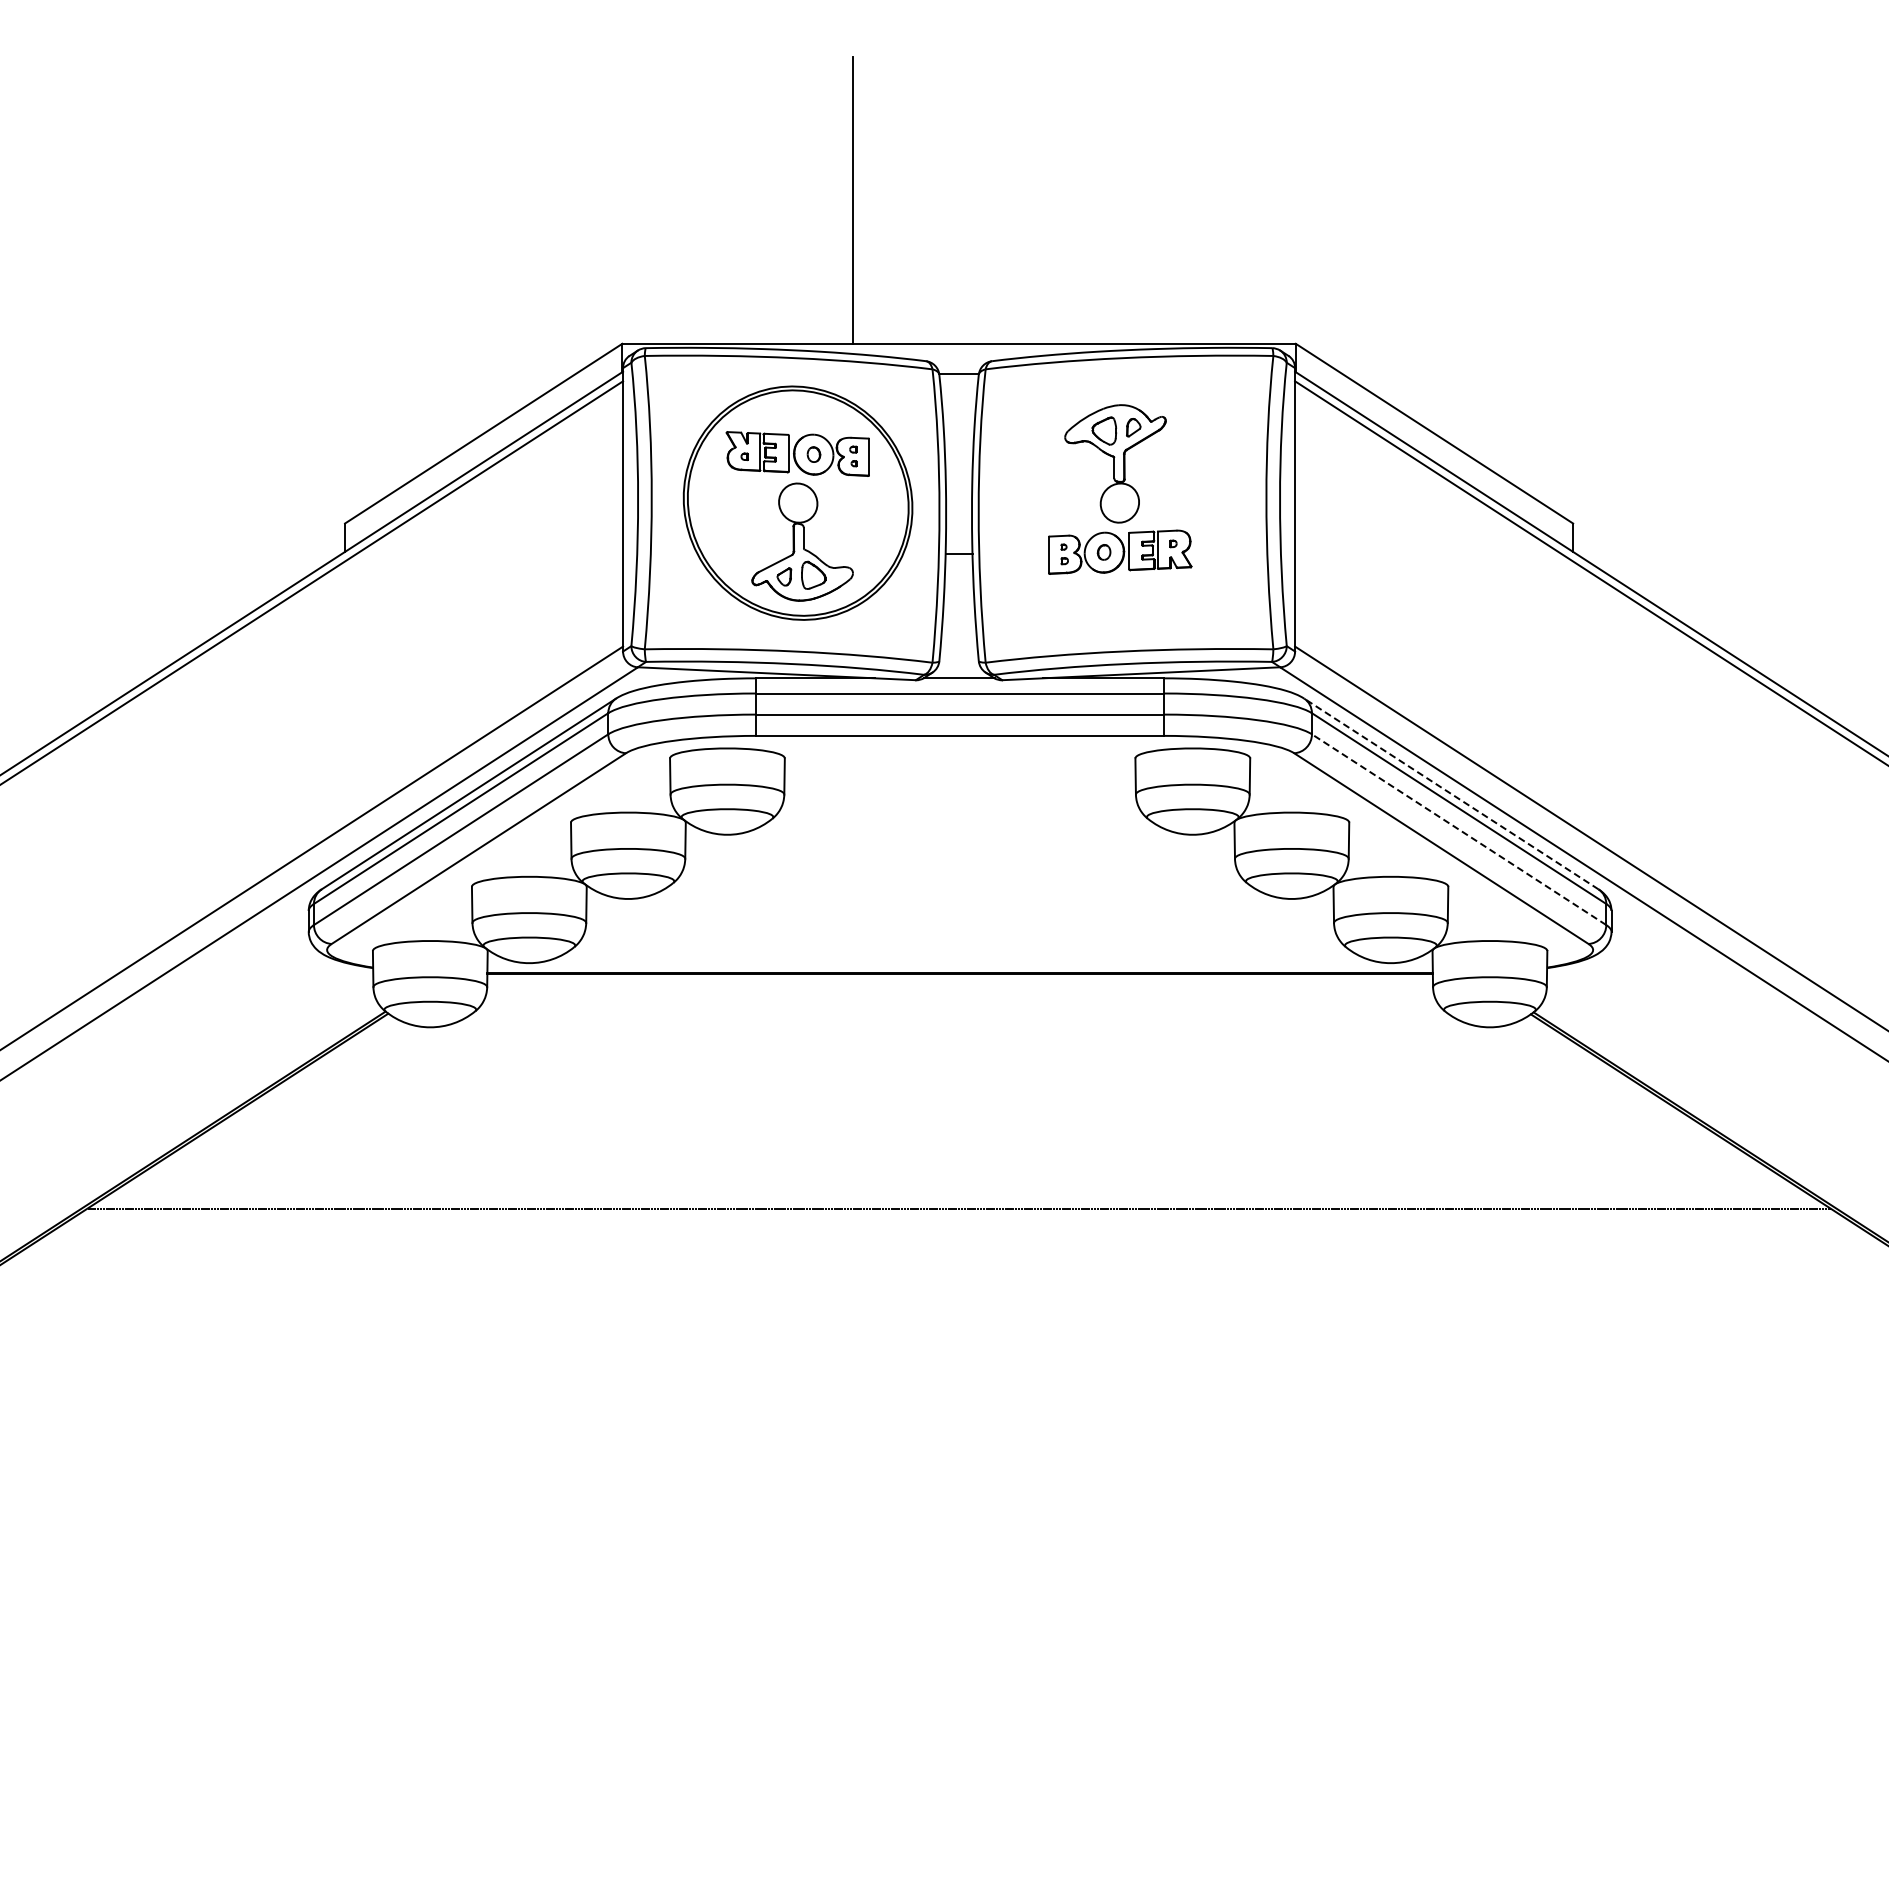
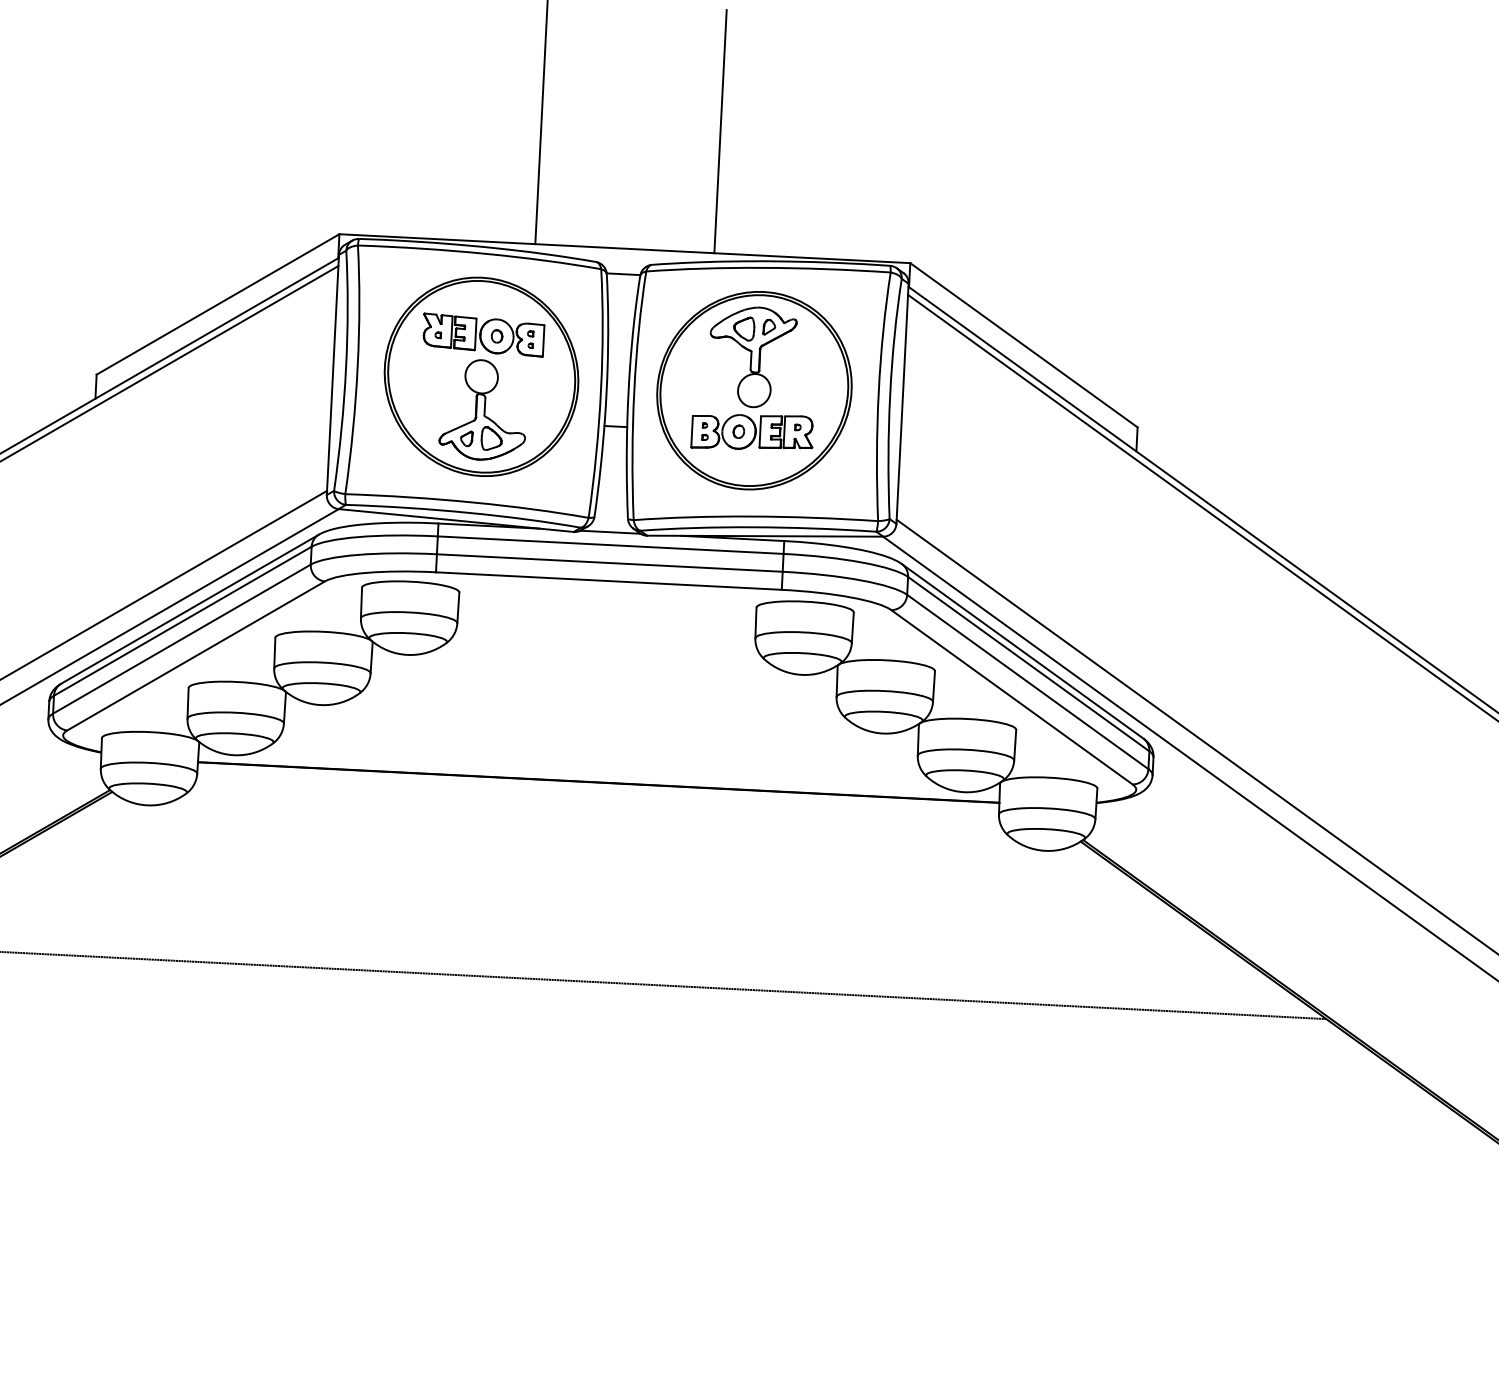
line: (1064, 199) -> (720, 130), added
part: (1119, 502) -> (754, 390), added
line: (1450, 793) -> (1022, 650), dashed -> solid
line: (1458, 829) -> (1027, 681), dashed -> solid

